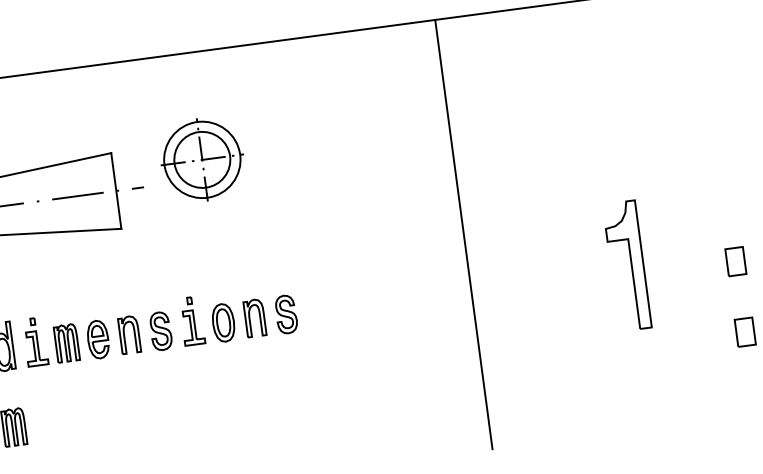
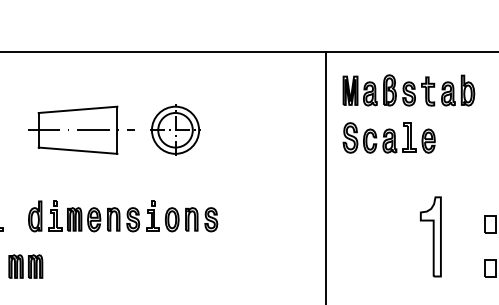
part: (575, 64) -> (408, 90), added
part: (553, 144) -> (388, 137), added
part: (202, 158) -> (175, 129), moved
part: (626, 265) -> (430, 236), moved

